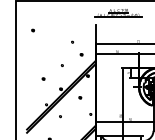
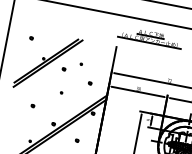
part: (48, 45) -> (48, 62), added

